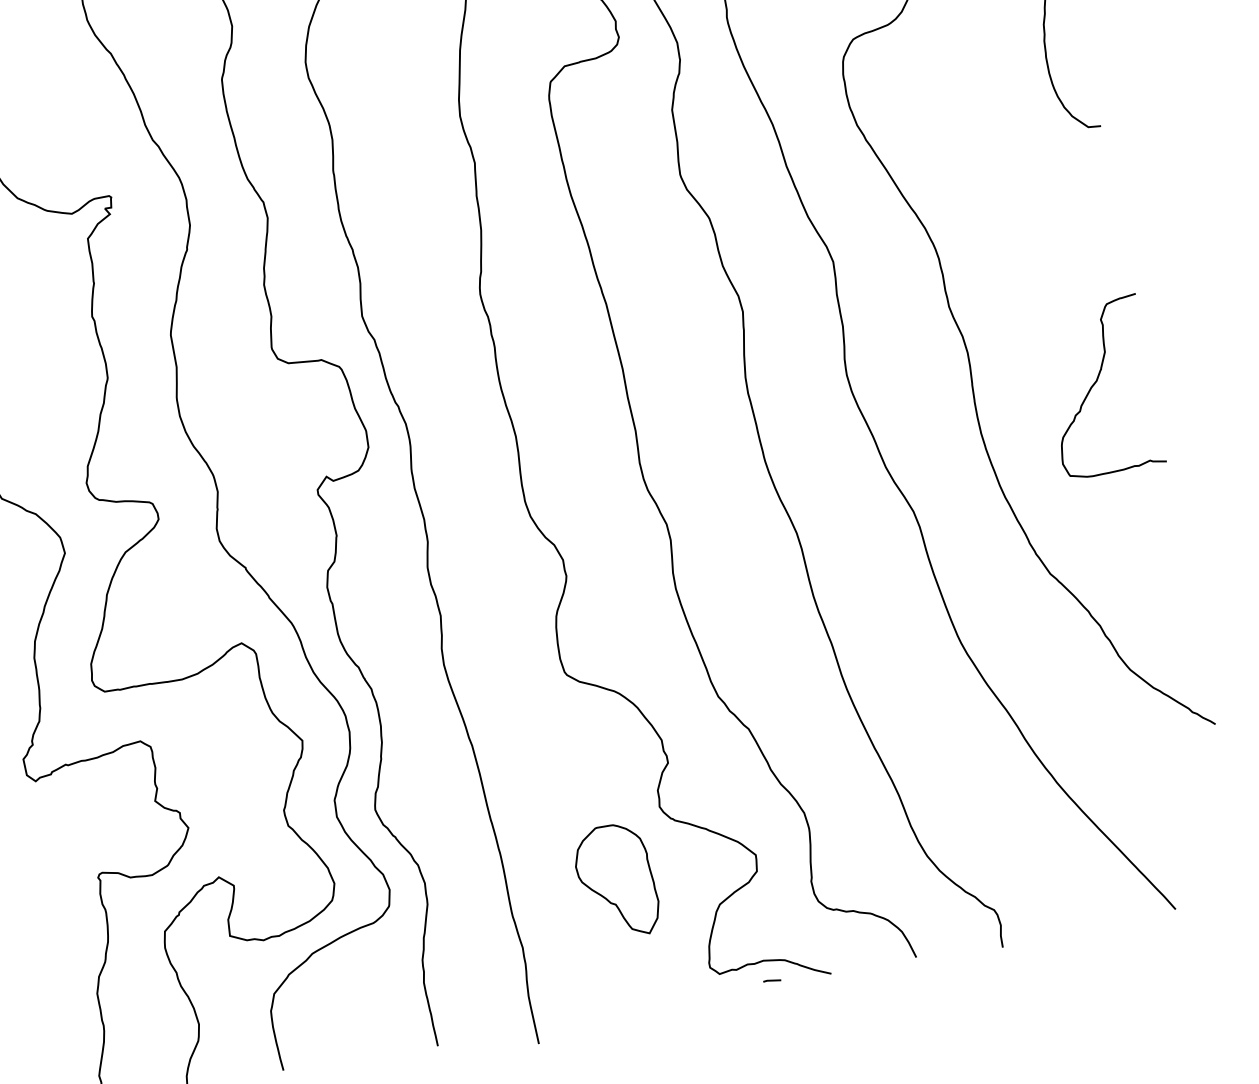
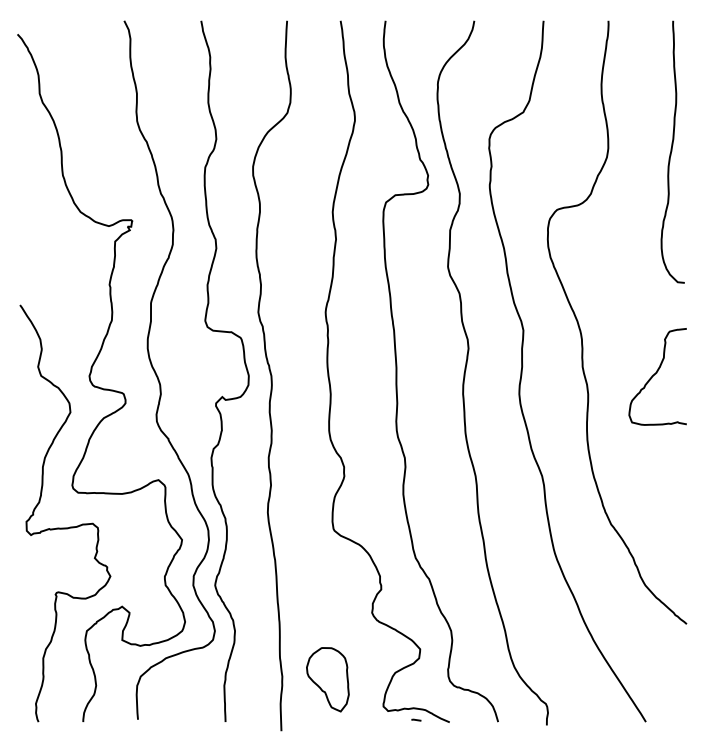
curve: (1097, 383) -> (656, 374), moved
part: (616, 881) -> (327, 679), moved

